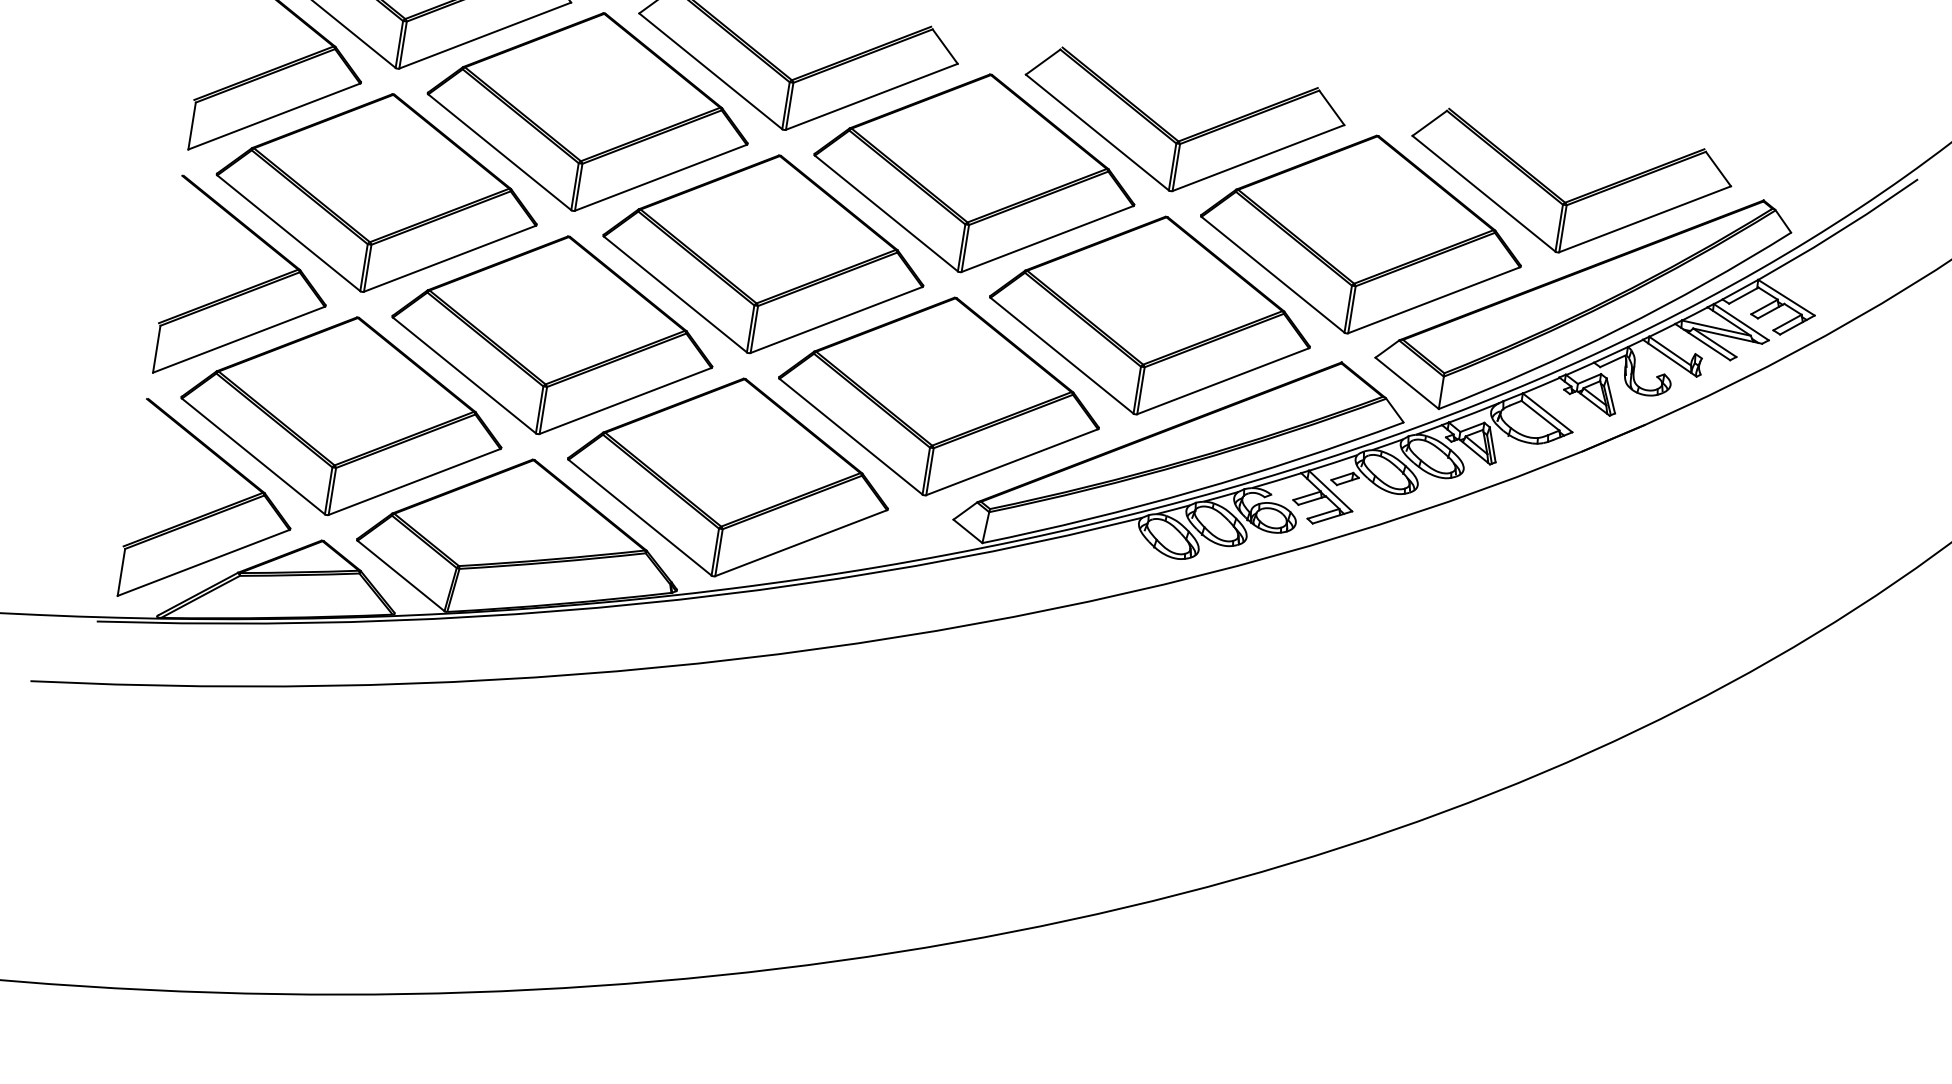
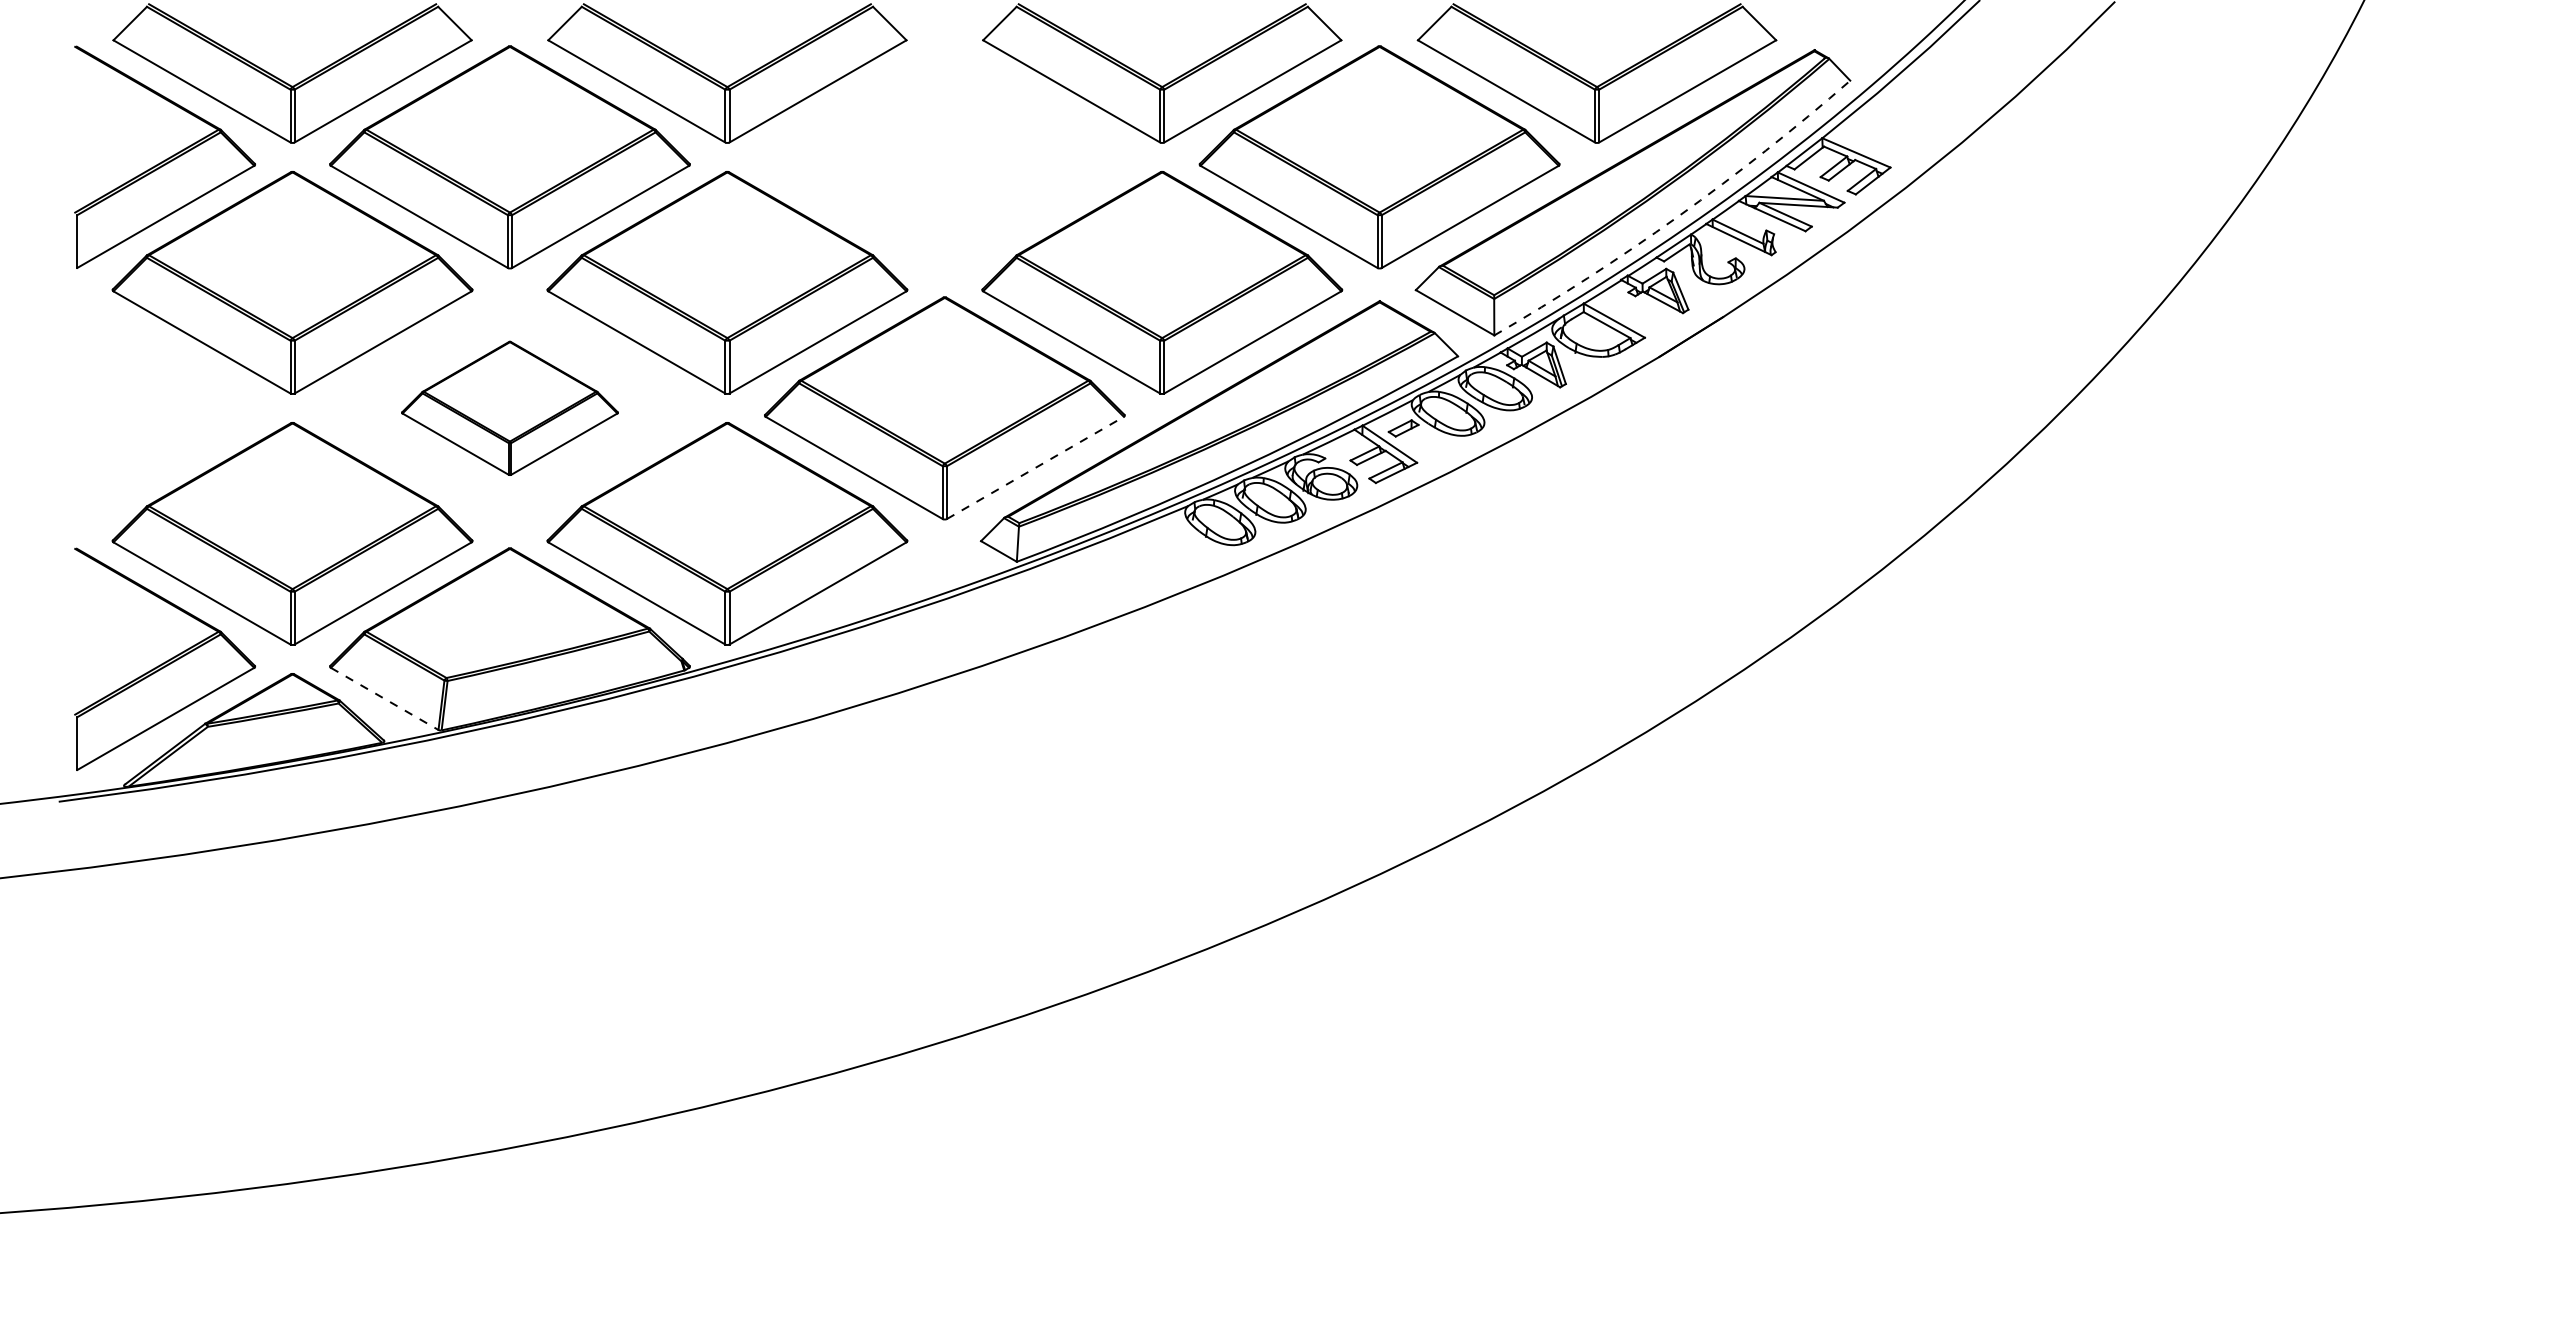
part: (975, 173) -> (944, 157), removed
part: (247, 285) -> (165, 407), removed
arc: (1619, 329) -> (1678, 216), solid -> dashed
part: (552, 335) -> (509, 408), size x0.6
line: (1012, 461) -> (1035, 467), solid -> dashed
line: (401, 576) -> (385, 699), solid -> dashed

